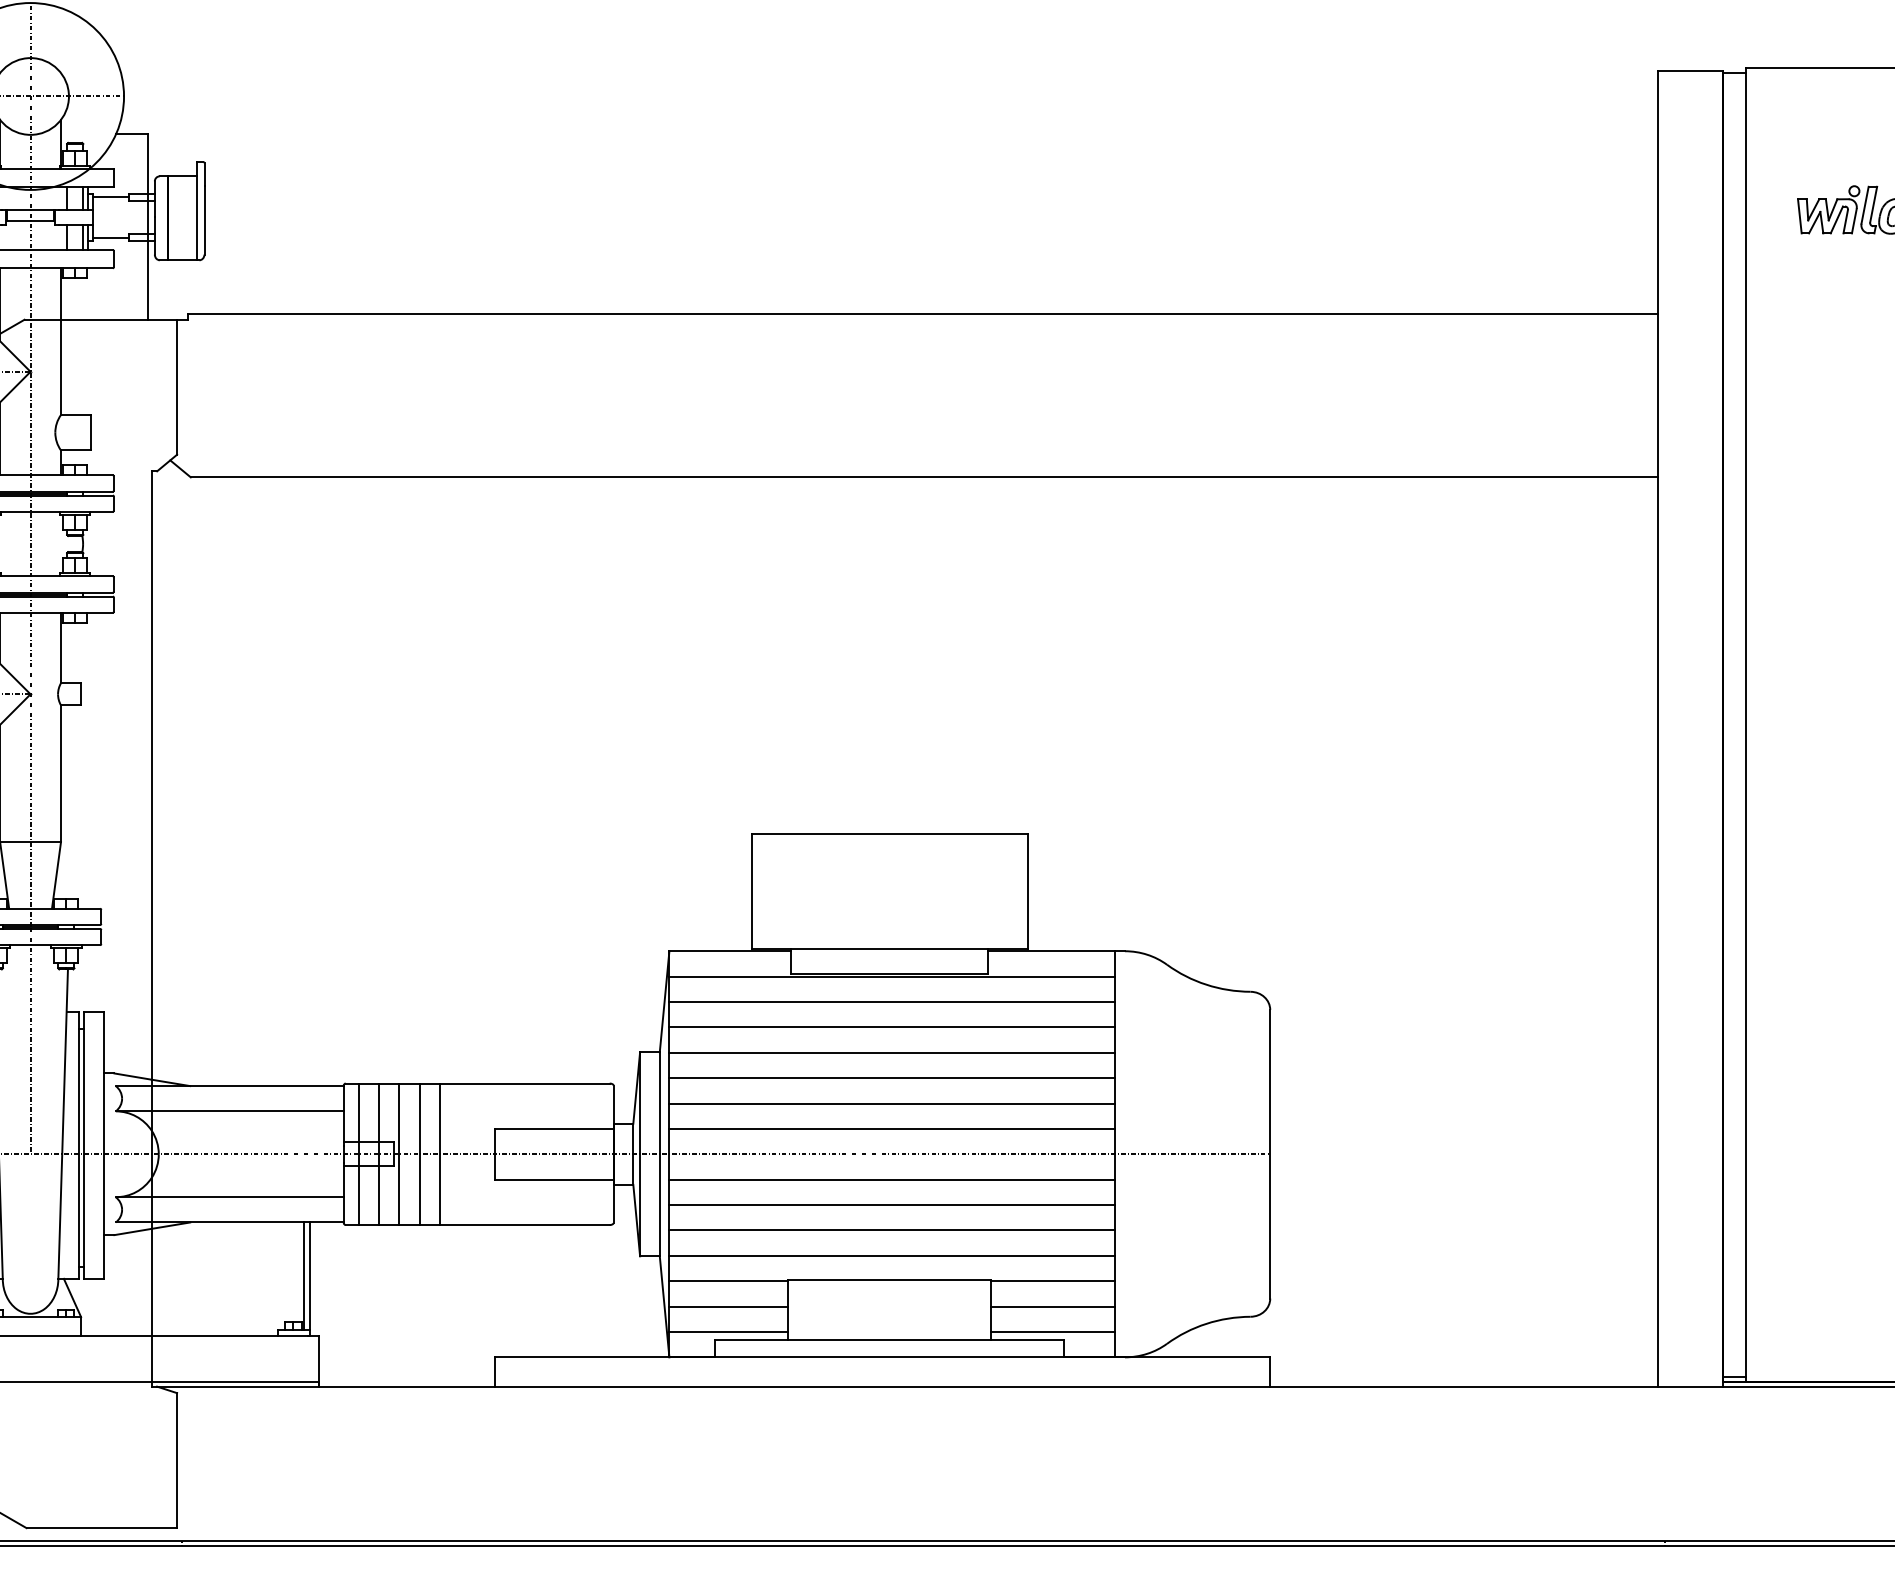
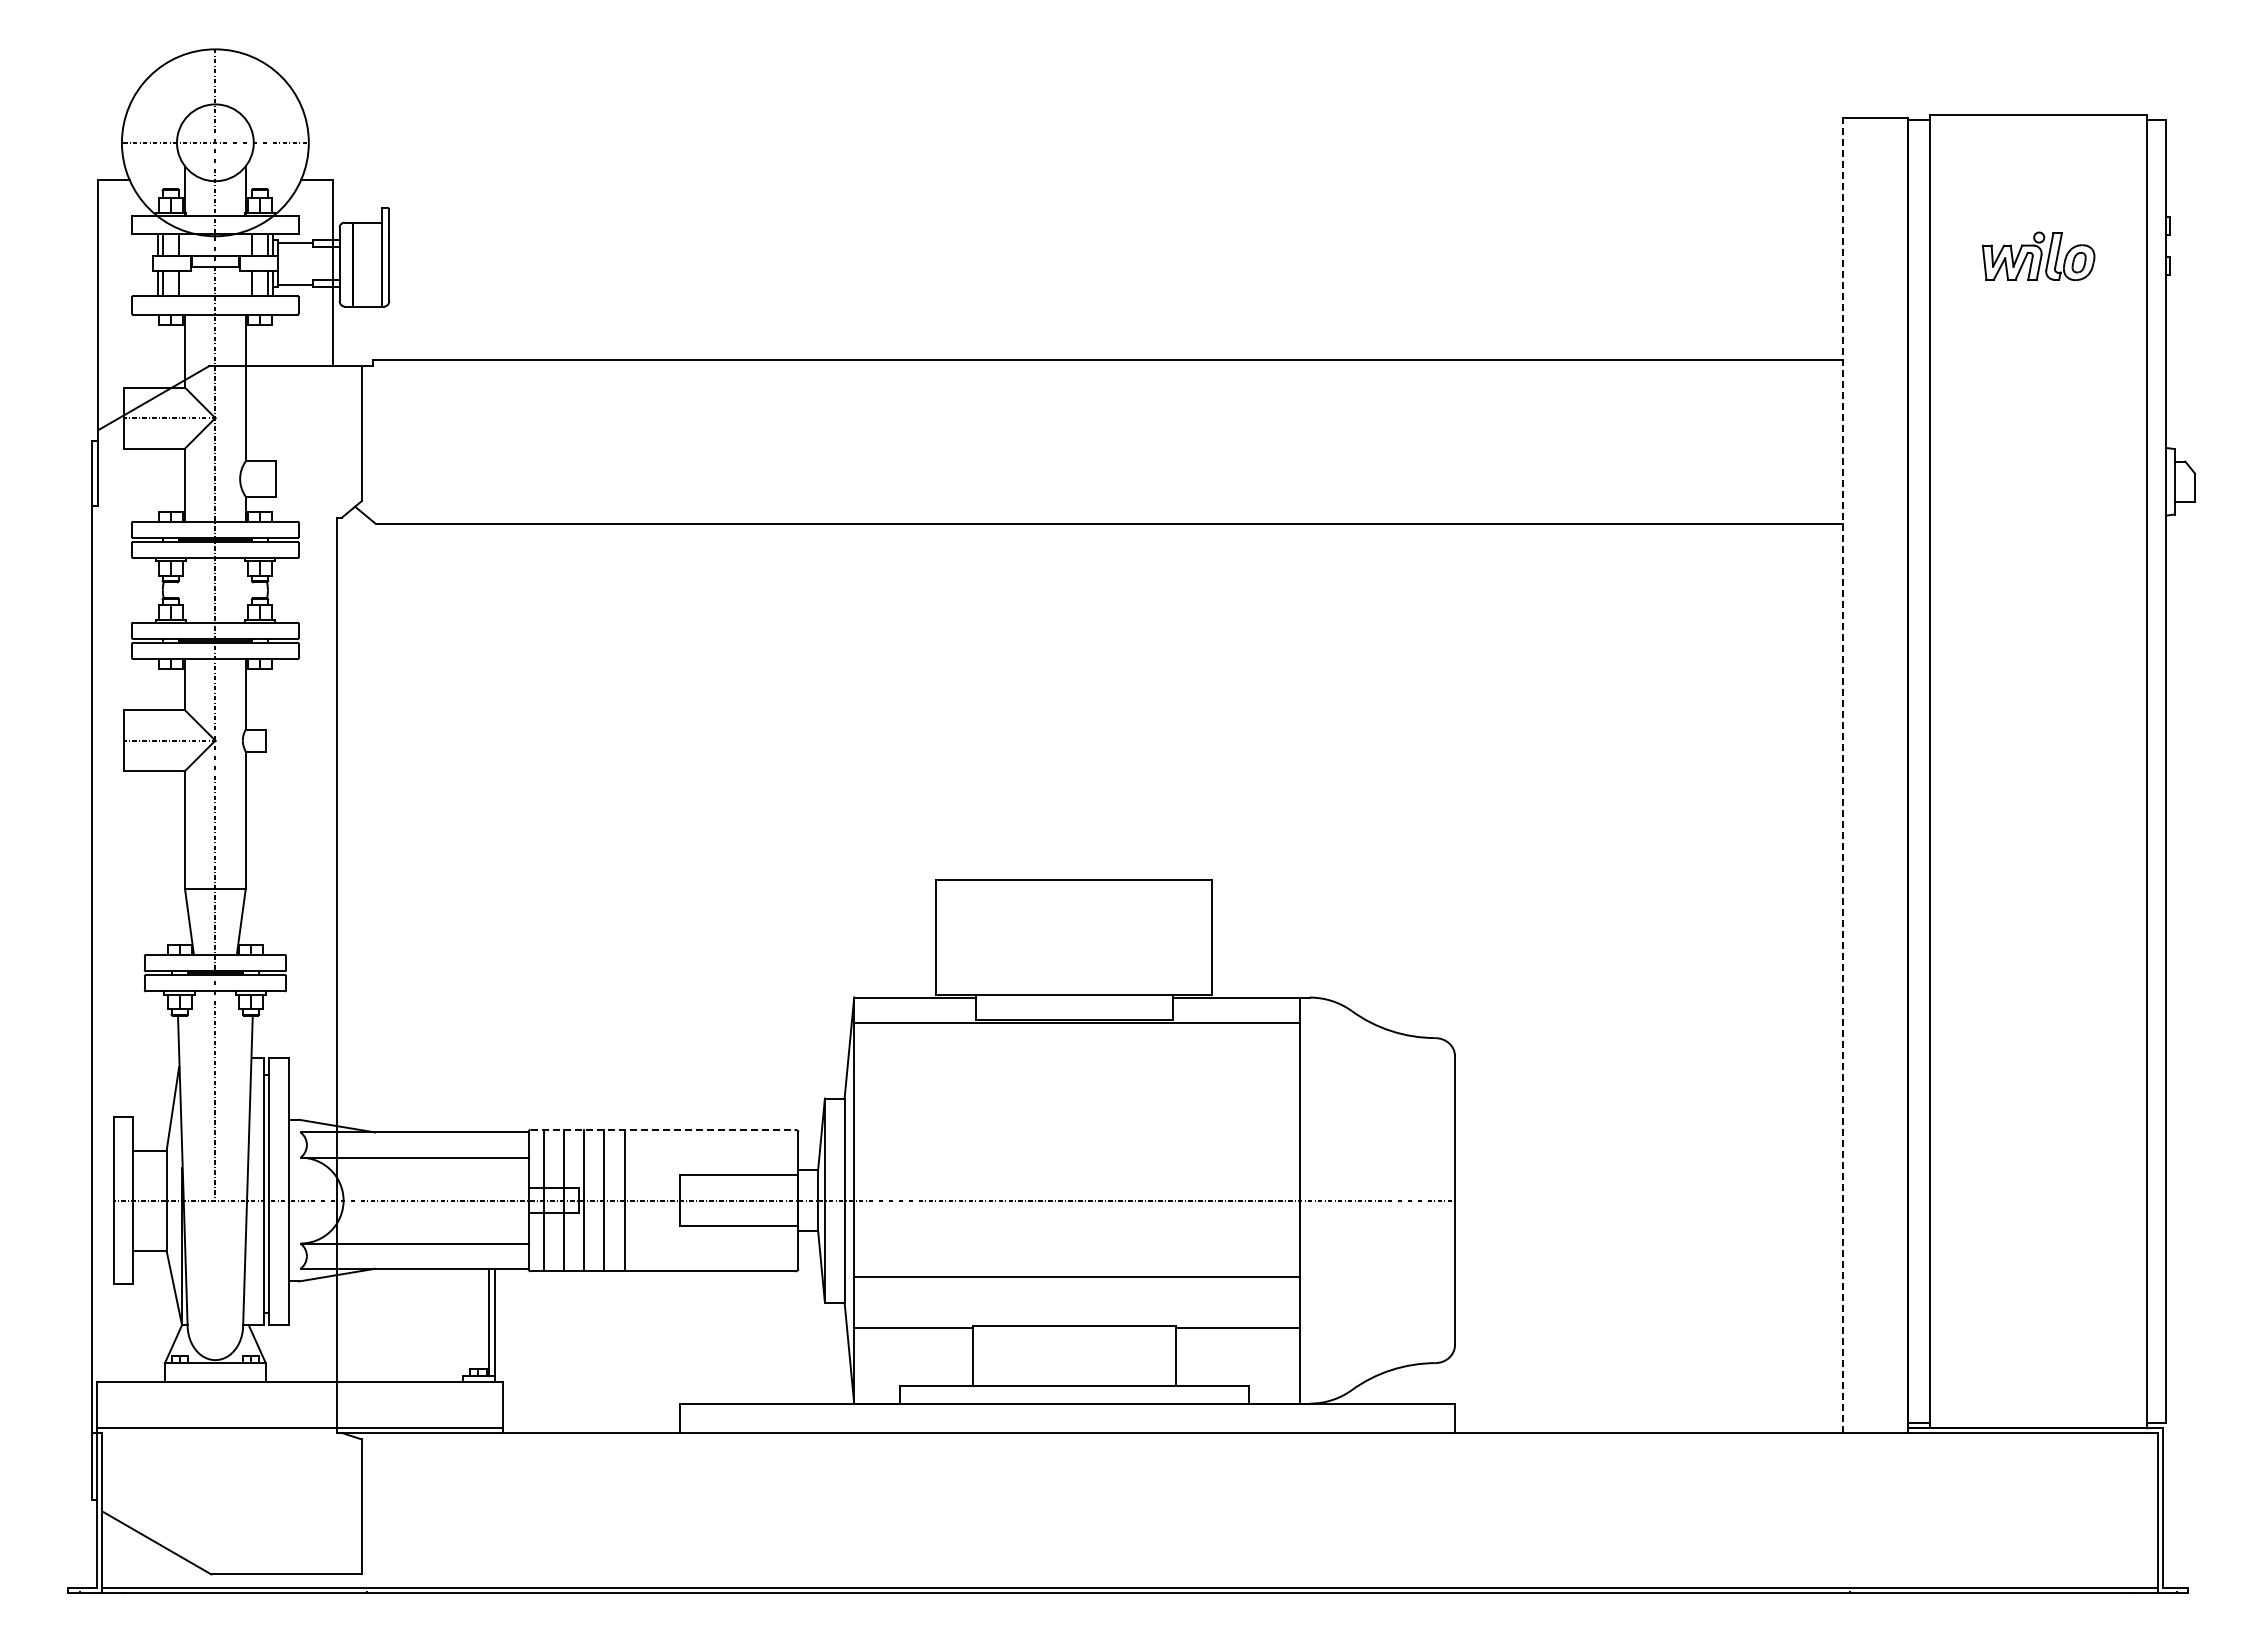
line: (1658, 729) -> (1843, 775), solid -> dashed
line: (892, 1002) -> (1077, 1048), removed
line: (892, 1027) -> (1077, 1073), removed
line: (892, 1053) -> (1077, 1099), removed
line: (892, 1078) -> (1077, 1124), removed
line: (477, 1083) -> (662, 1129), solid -> dashed
line: (892, 1103) -> (1077, 1149), removed
line: (892, 1129) -> (1077, 1175), removed
line: (892, 1179) -> (1077, 1225), removed
line: (892, 1205) -> (1077, 1251), removed
line: (892, 1256) -> (1077, 1302), removed
line: (728, 1306) -> (913, 1352), removed
line: (1053, 1306) -> (1238, 1352), removed
line: (728, 1332) -> (913, 1378), removed
line: (1053, 1332) -> (1238, 1378), removed

